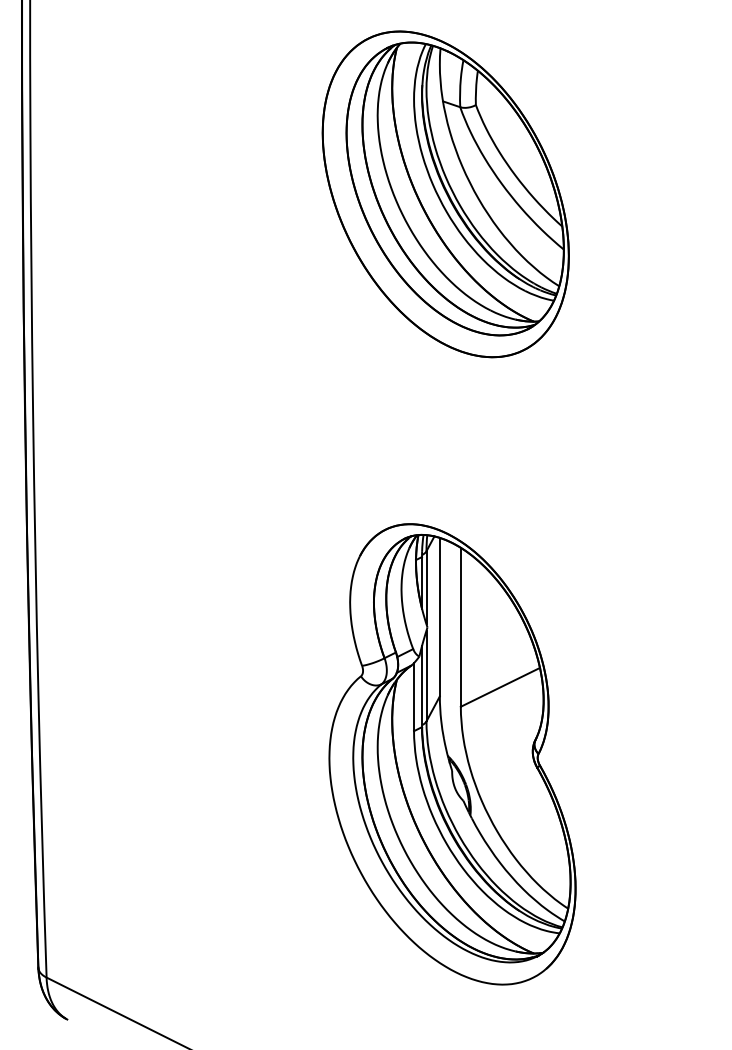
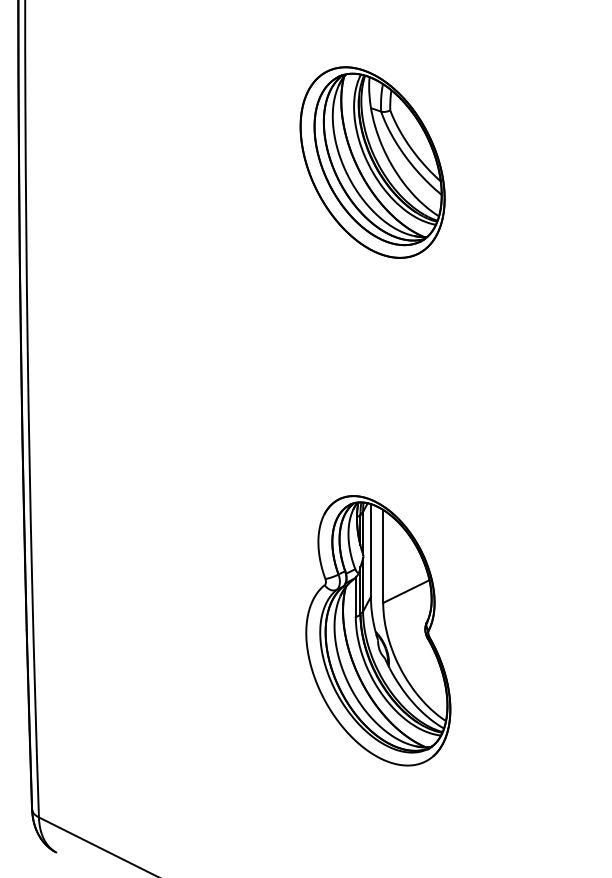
part: (445, 194) -> (372, 162), size x0.7
part: (452, 754) -> (378, 630), size x0.7

